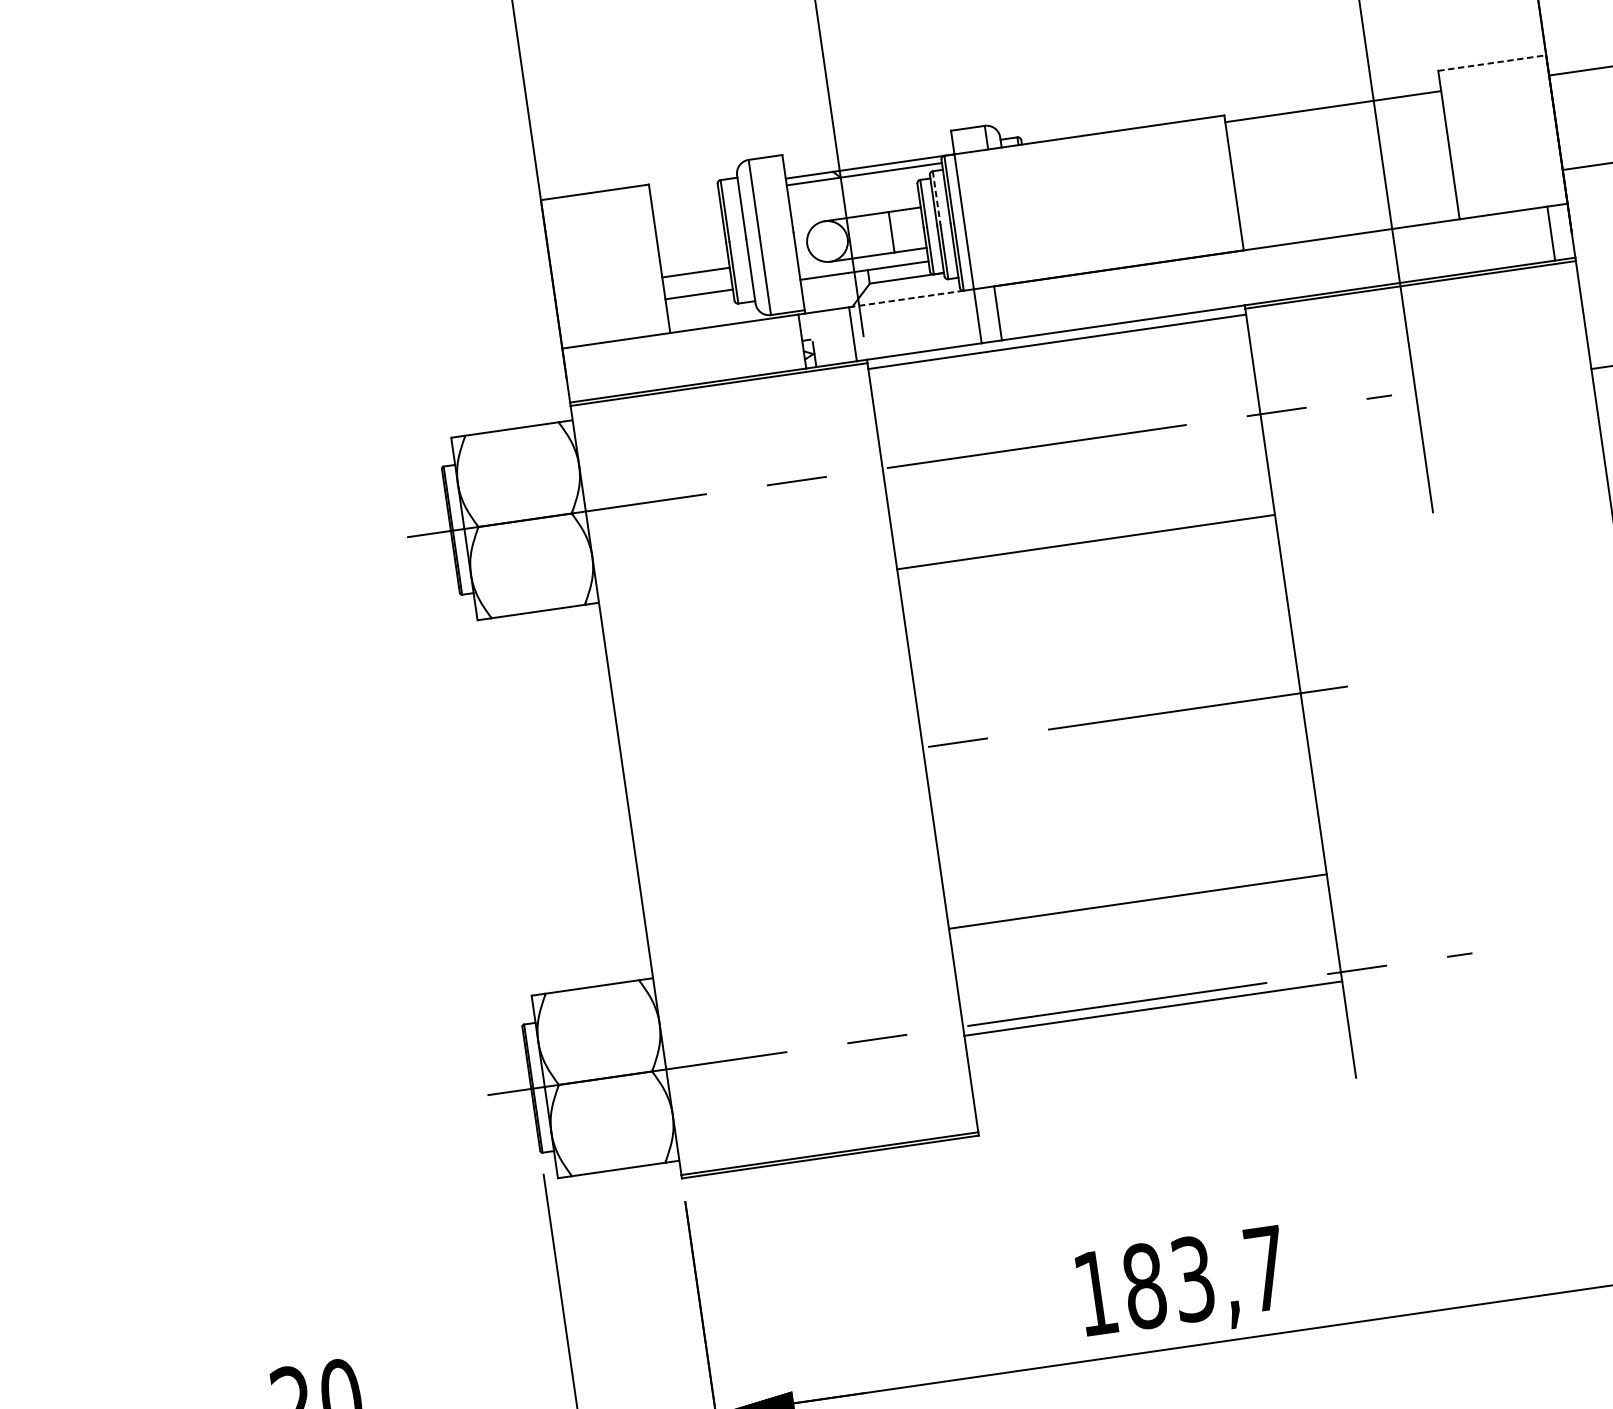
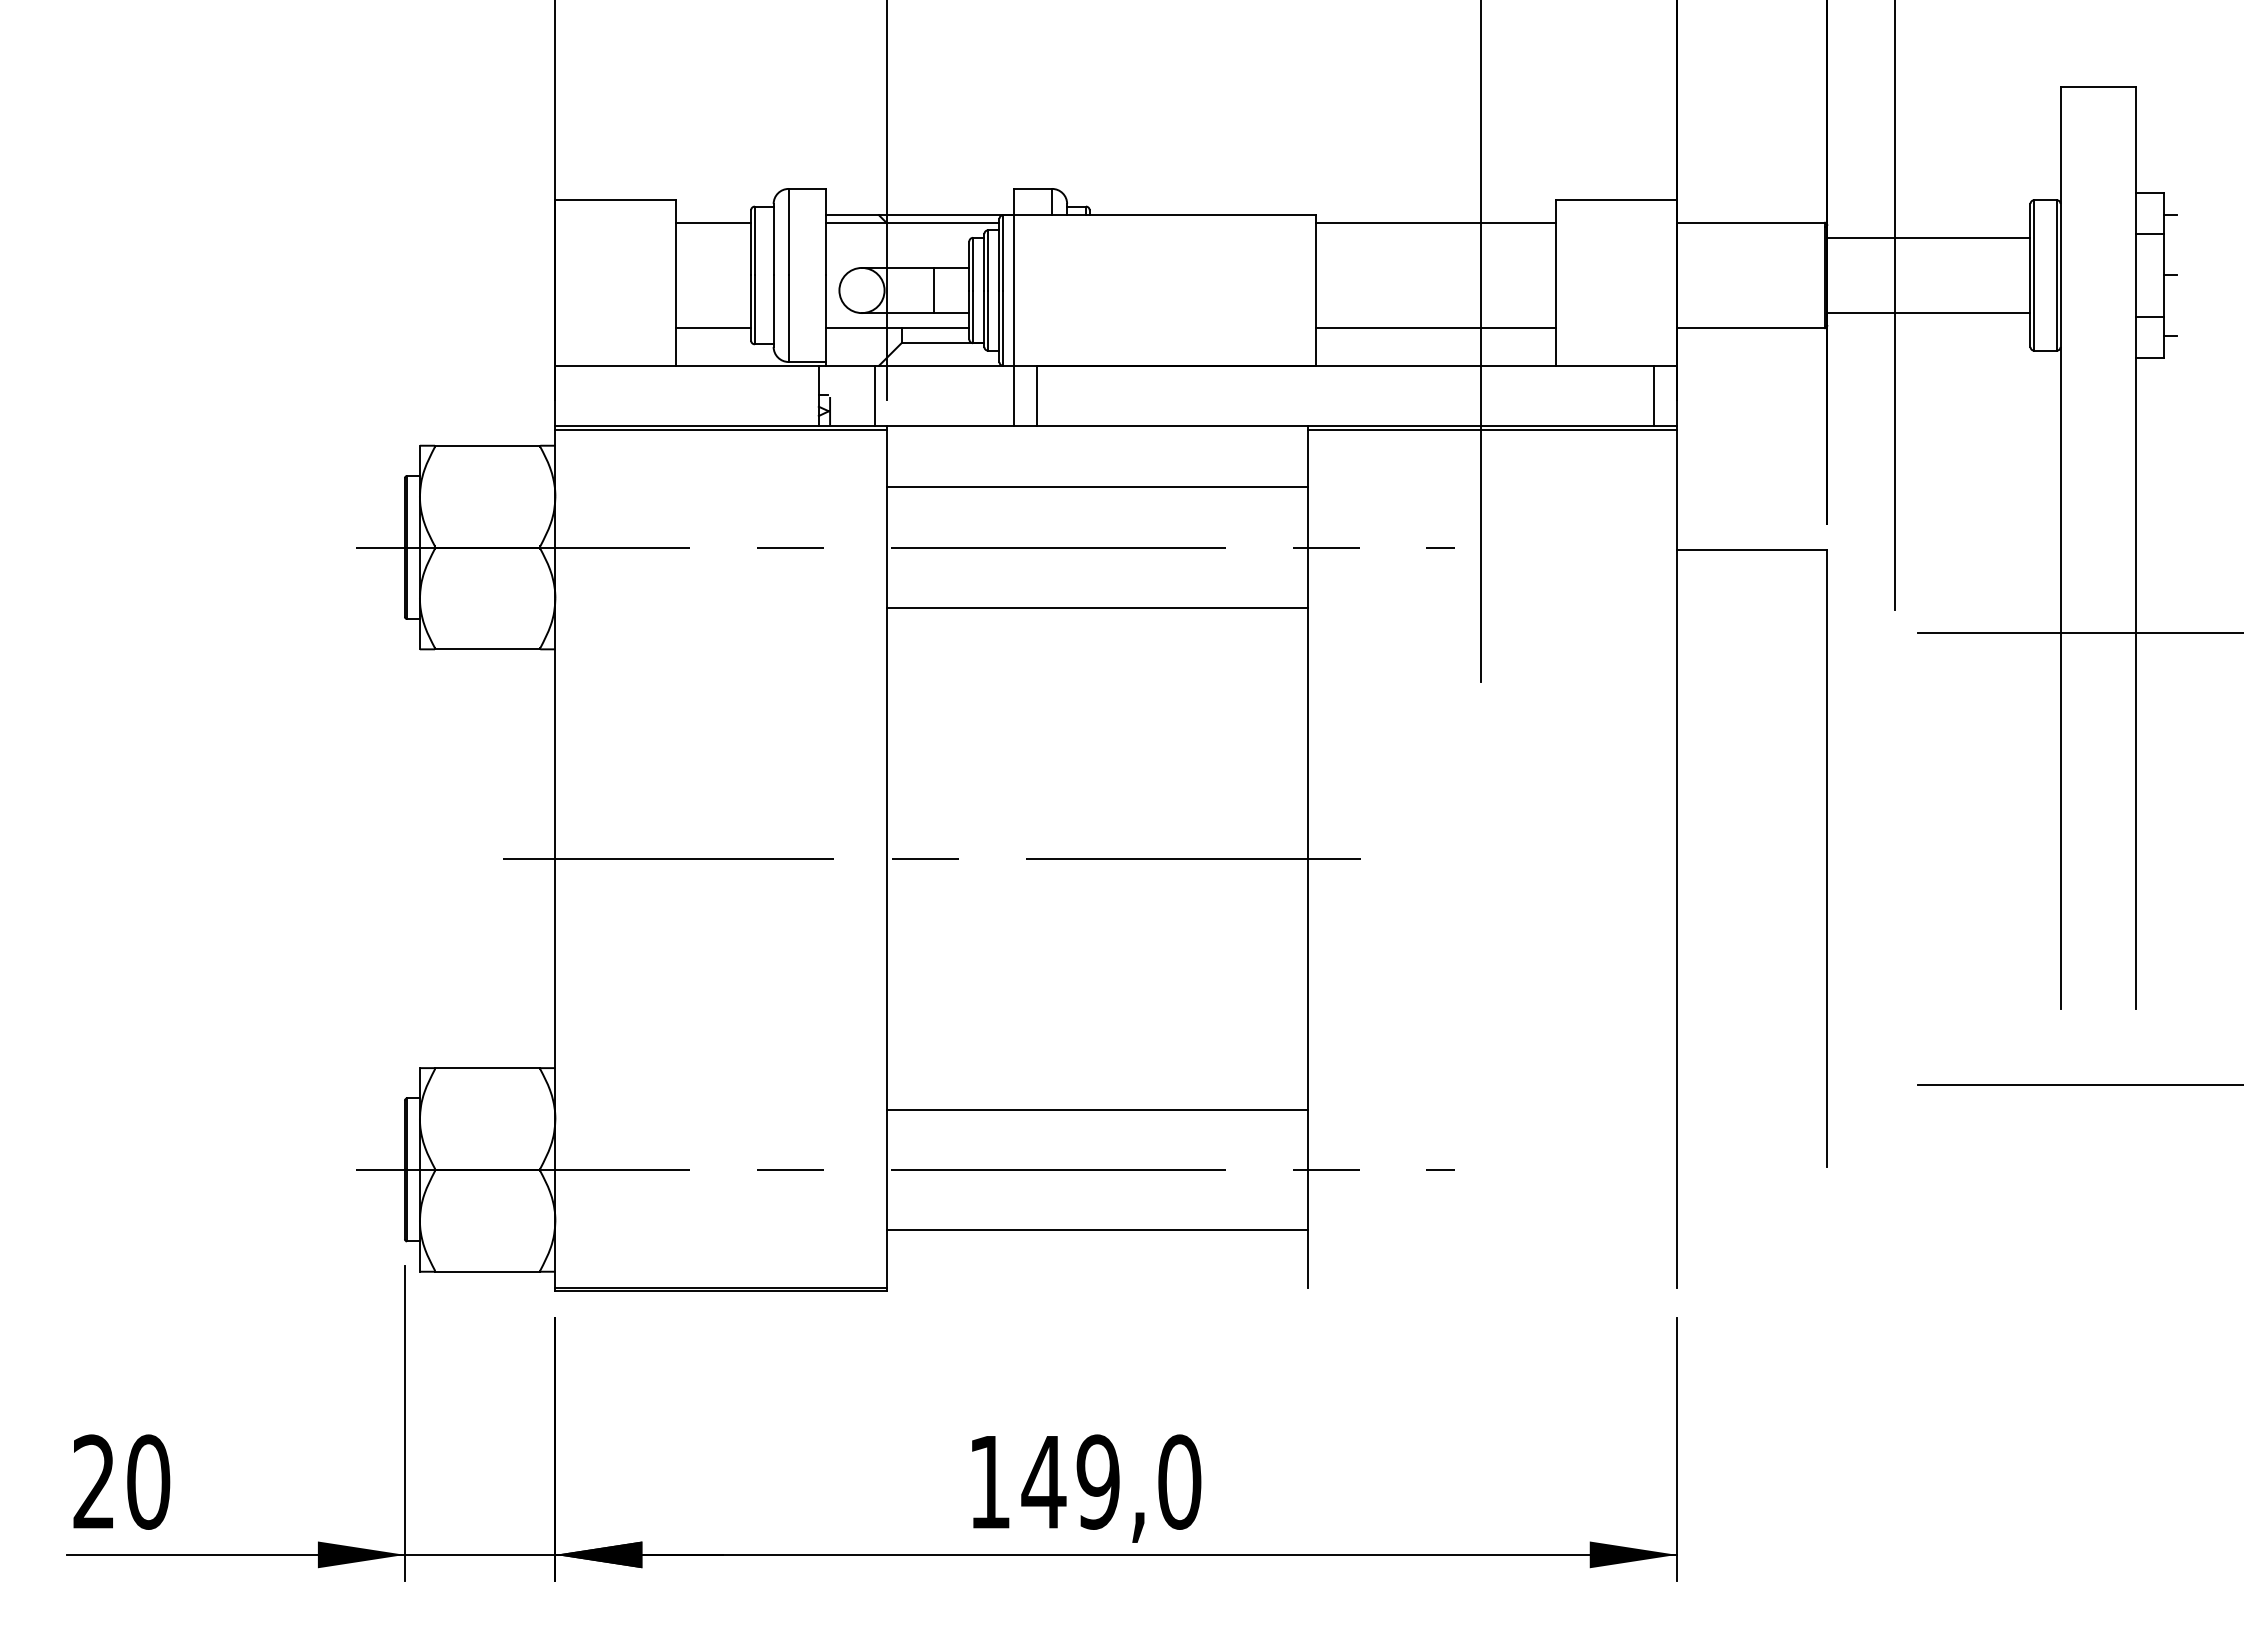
line: (1493, 63) -> (1617, 200), dashed -> solid
line: (937, 198) -> (988, 260), dashed -> solid
line: (1346, 201) -> (1435, 328), added
line: (696, 272) -> (713, 222), moved
line: (906, 298) -> (939, 365), dashed -> solid
line: (1056, 342) -> (1096, 487), moved
line: (1085, 541) -> (1096, 607), moved
line: (726, 775) -> (667, 858), added
line: (1137, 901) -> (1096, 1109), moved
line: (1152, 1009) -> (1096, 1230), moved
text: (1205, 1276) -> (1111, 1481), 183,7 -> 149,0

